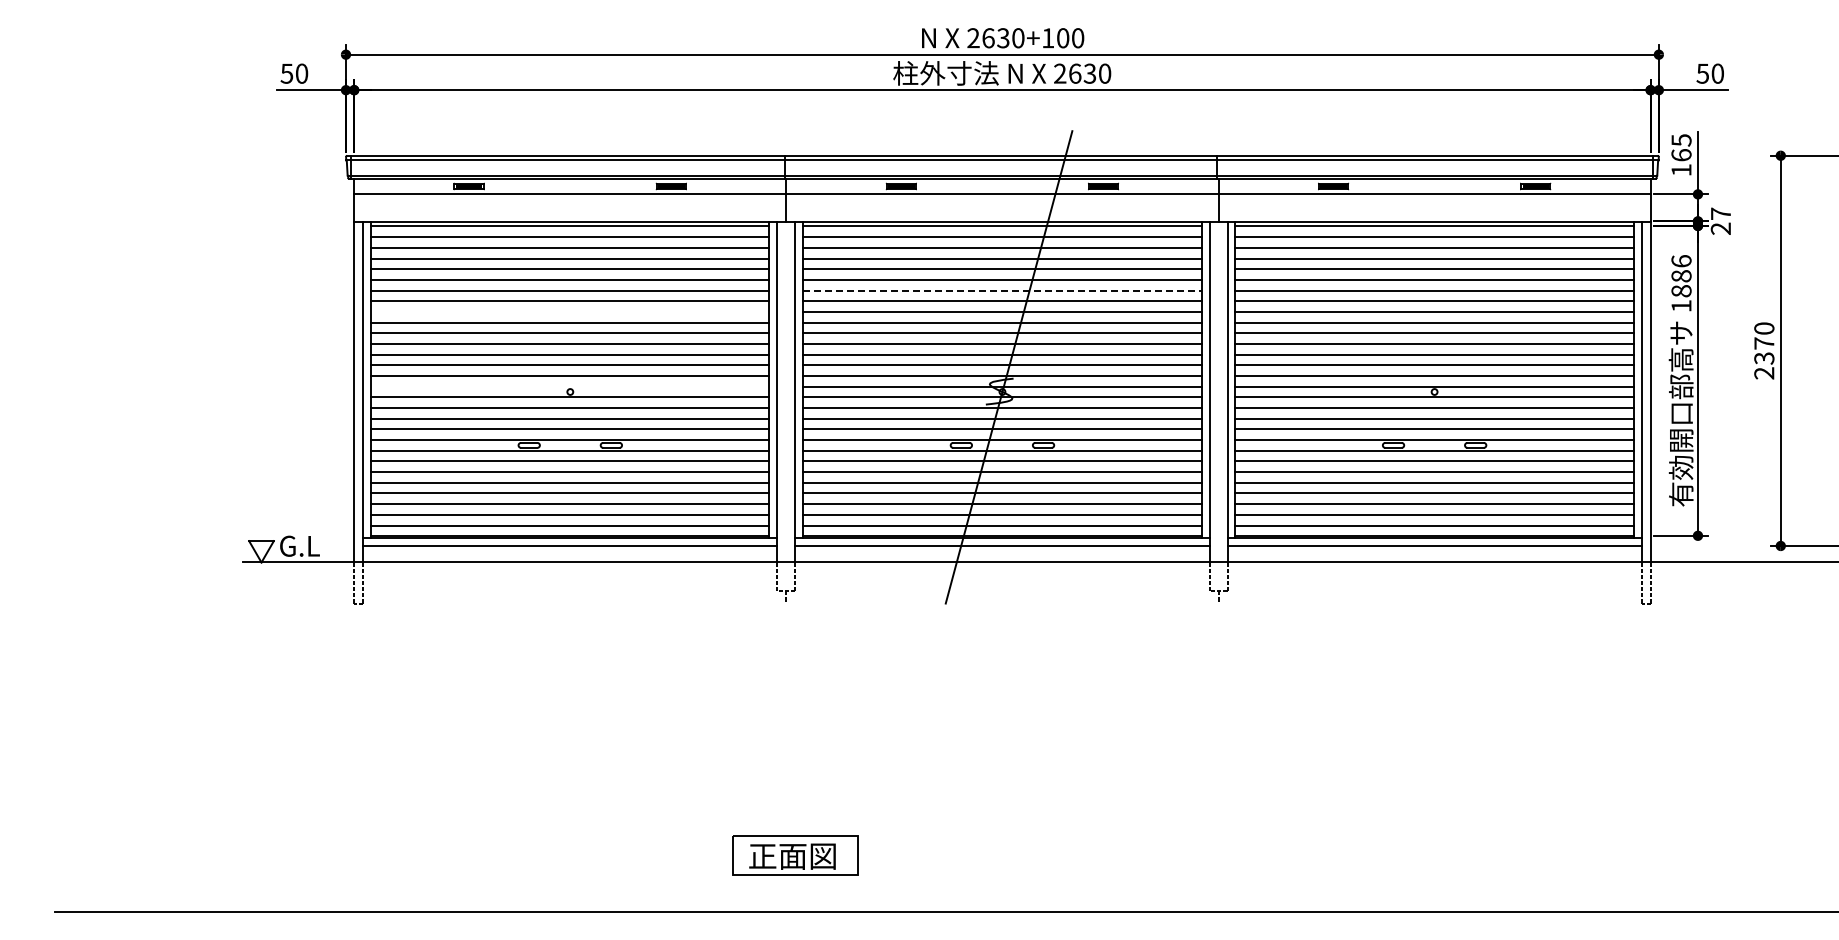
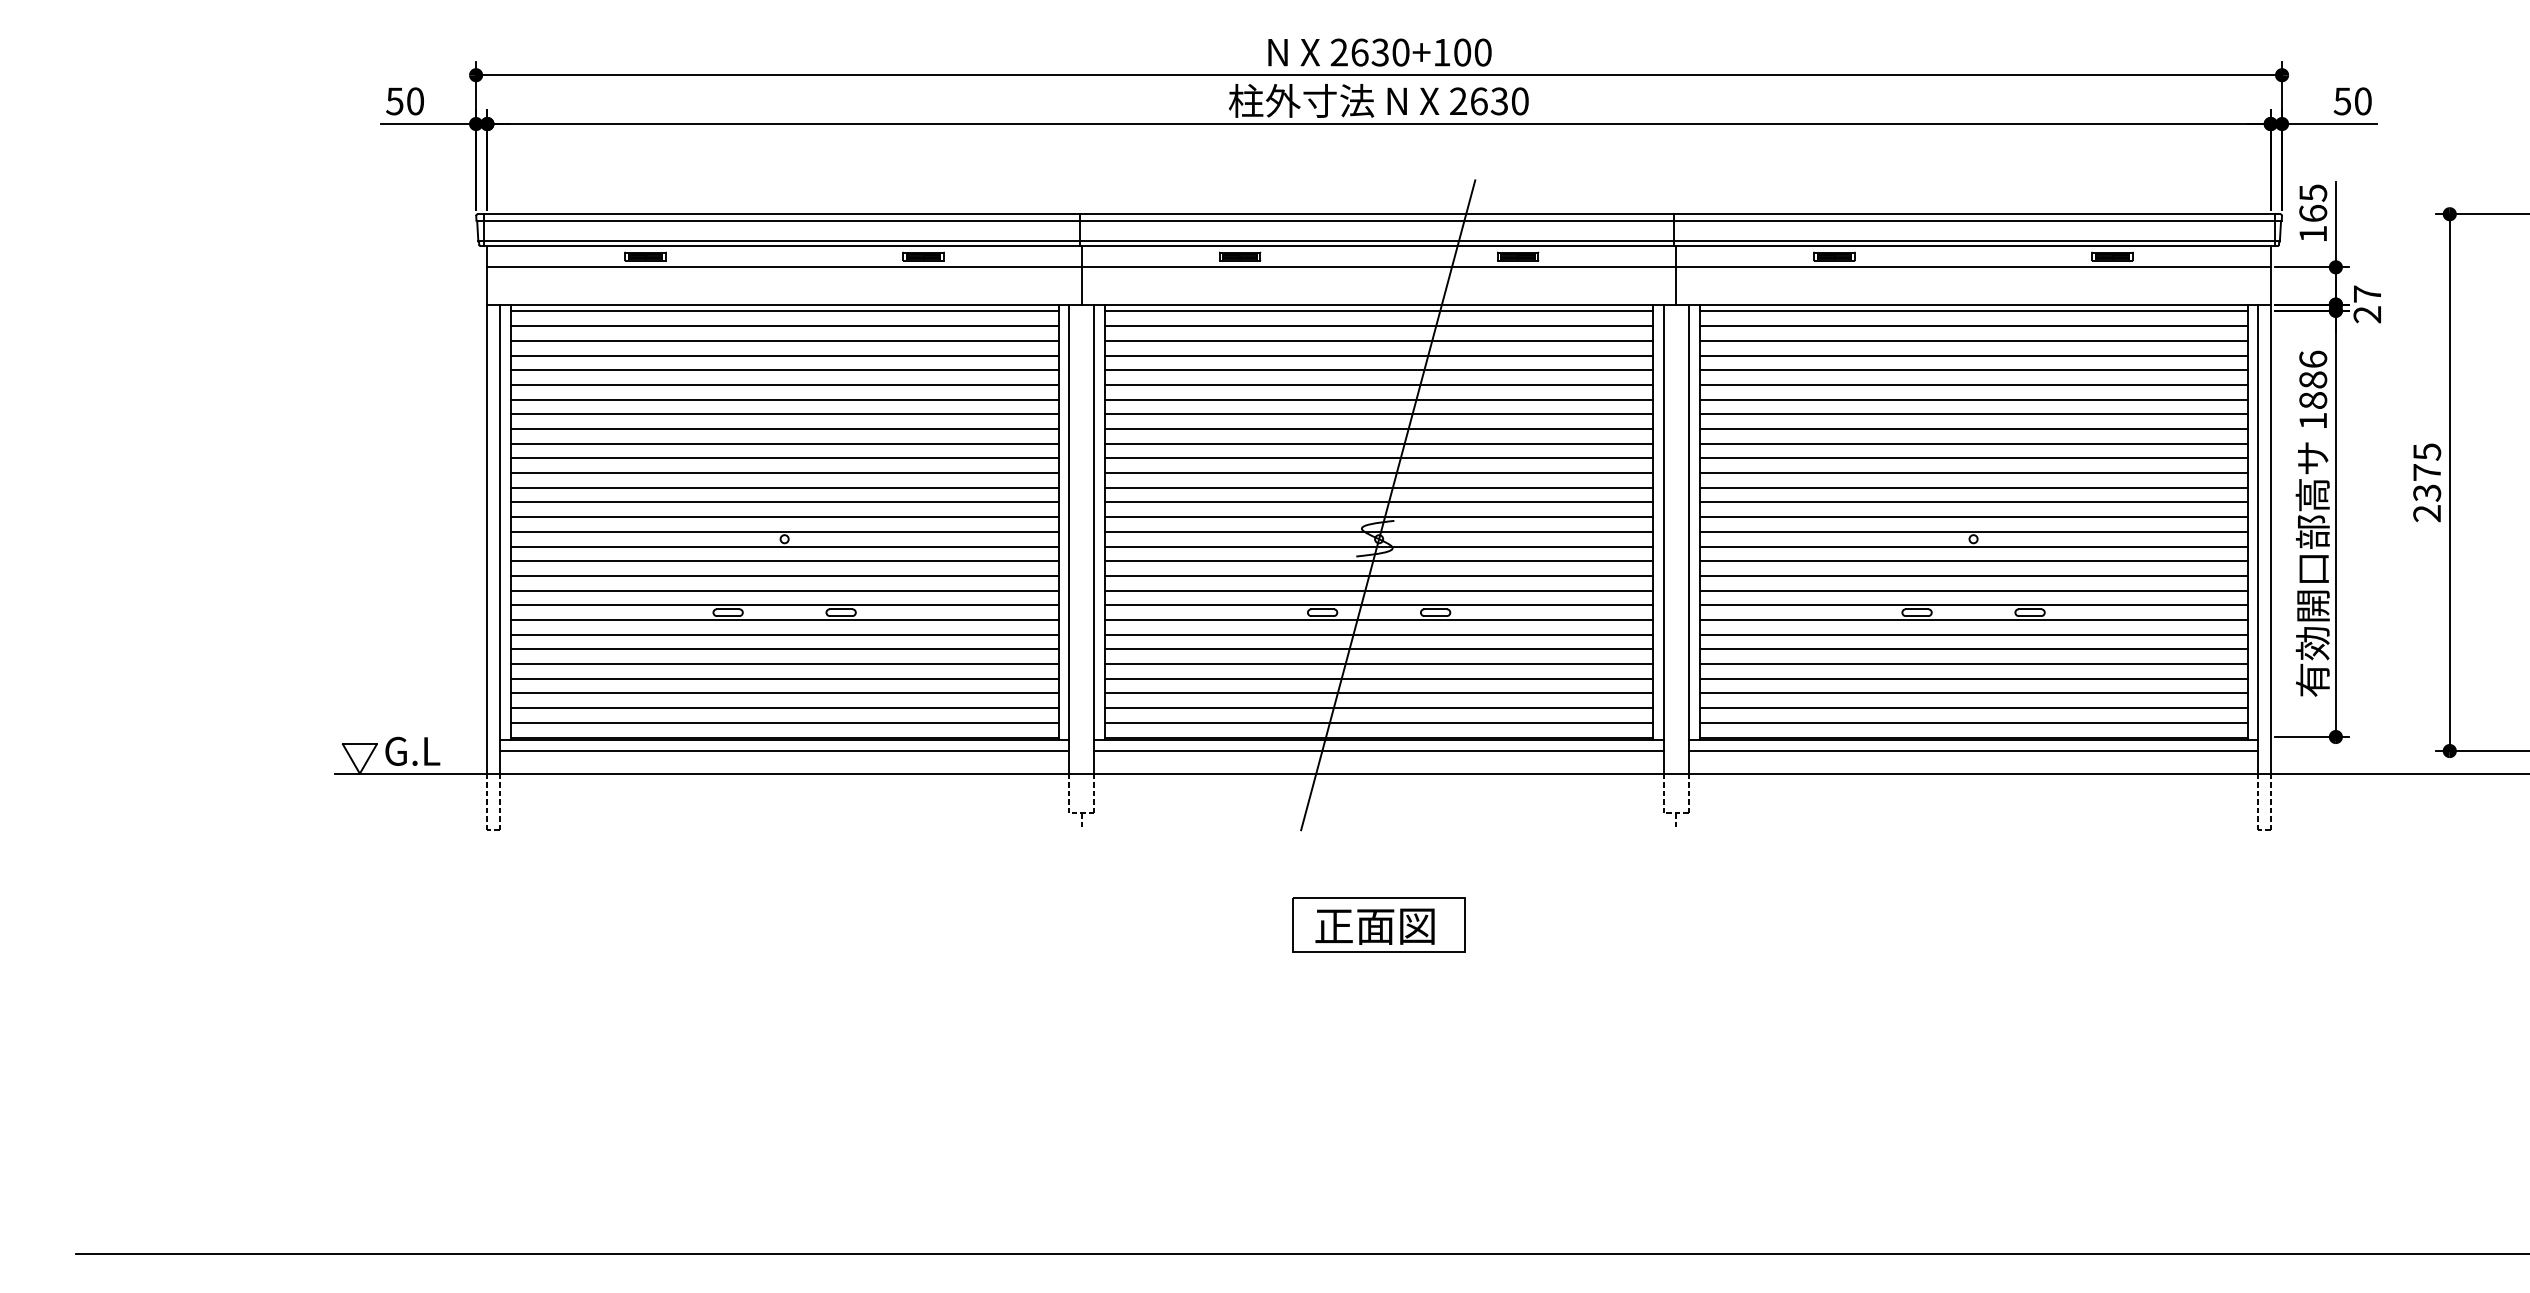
line: (1002, 290) -> (1379, 399), dashed -> solid
line: (570, 311) -> (784, 428), added
text: (1764, 328) -> (2427, 451), 2370 -> 2375
line: (570, 386) -> (784, 531), added
part: (795, 855) -> (1379, 925), moved

